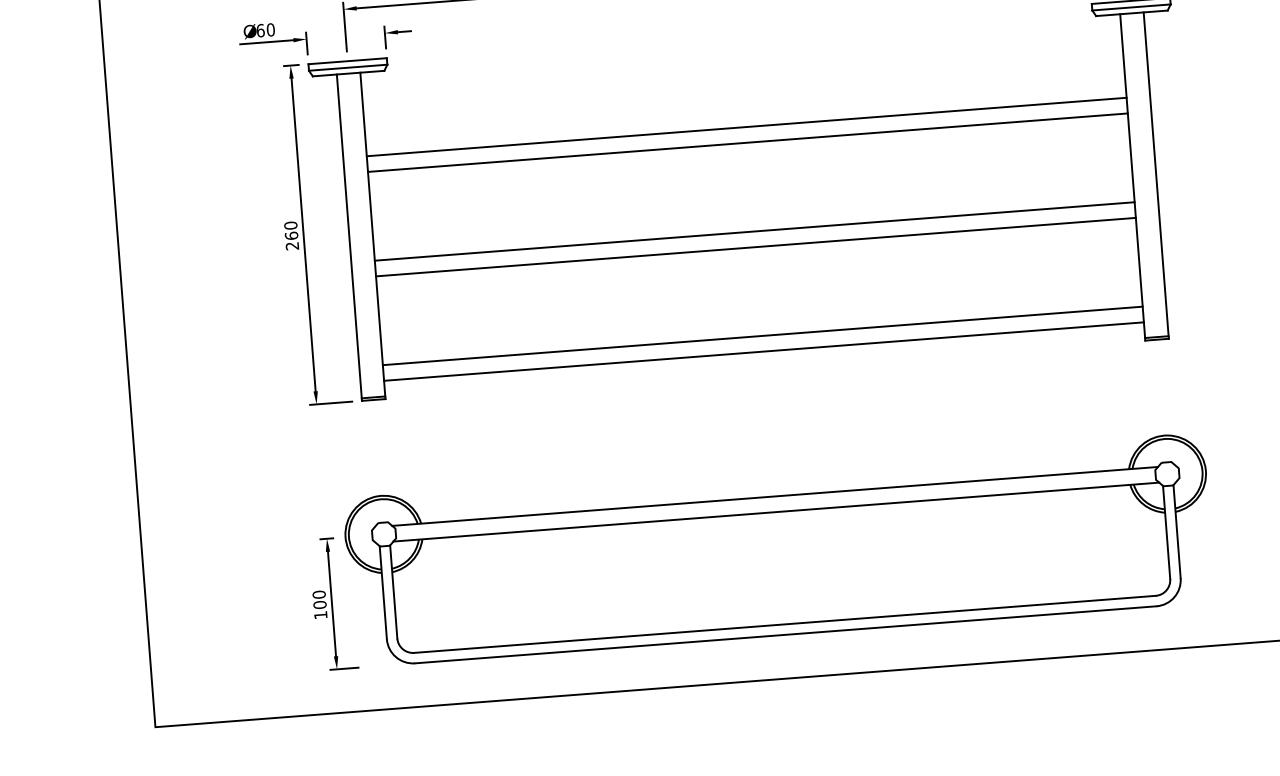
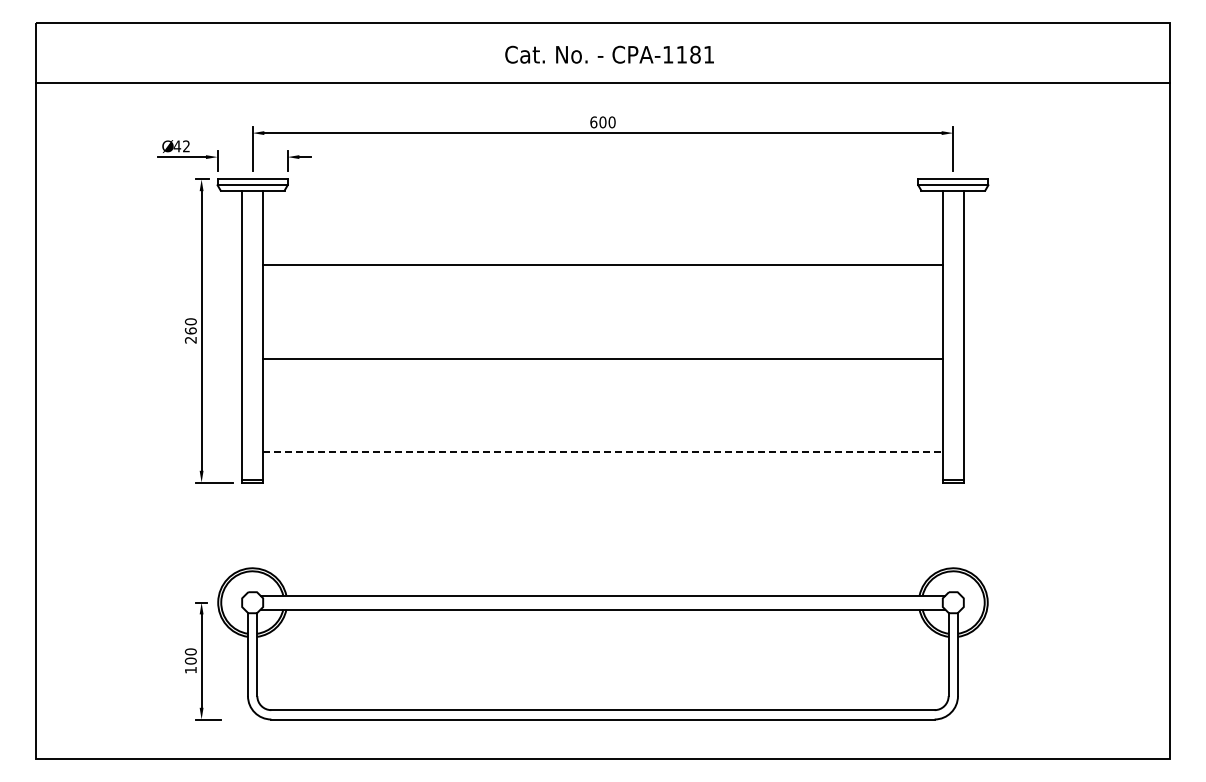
text: (265, 30) -> (181, 146), 60 -> 42
line: (747, 142) -> (602, 279), removed
line: (755, 246) -> (602, 372), removed
line: (762, 336) -> (602, 452), solid -> dashed
line: (763, 352) -> (602, 466), removed

